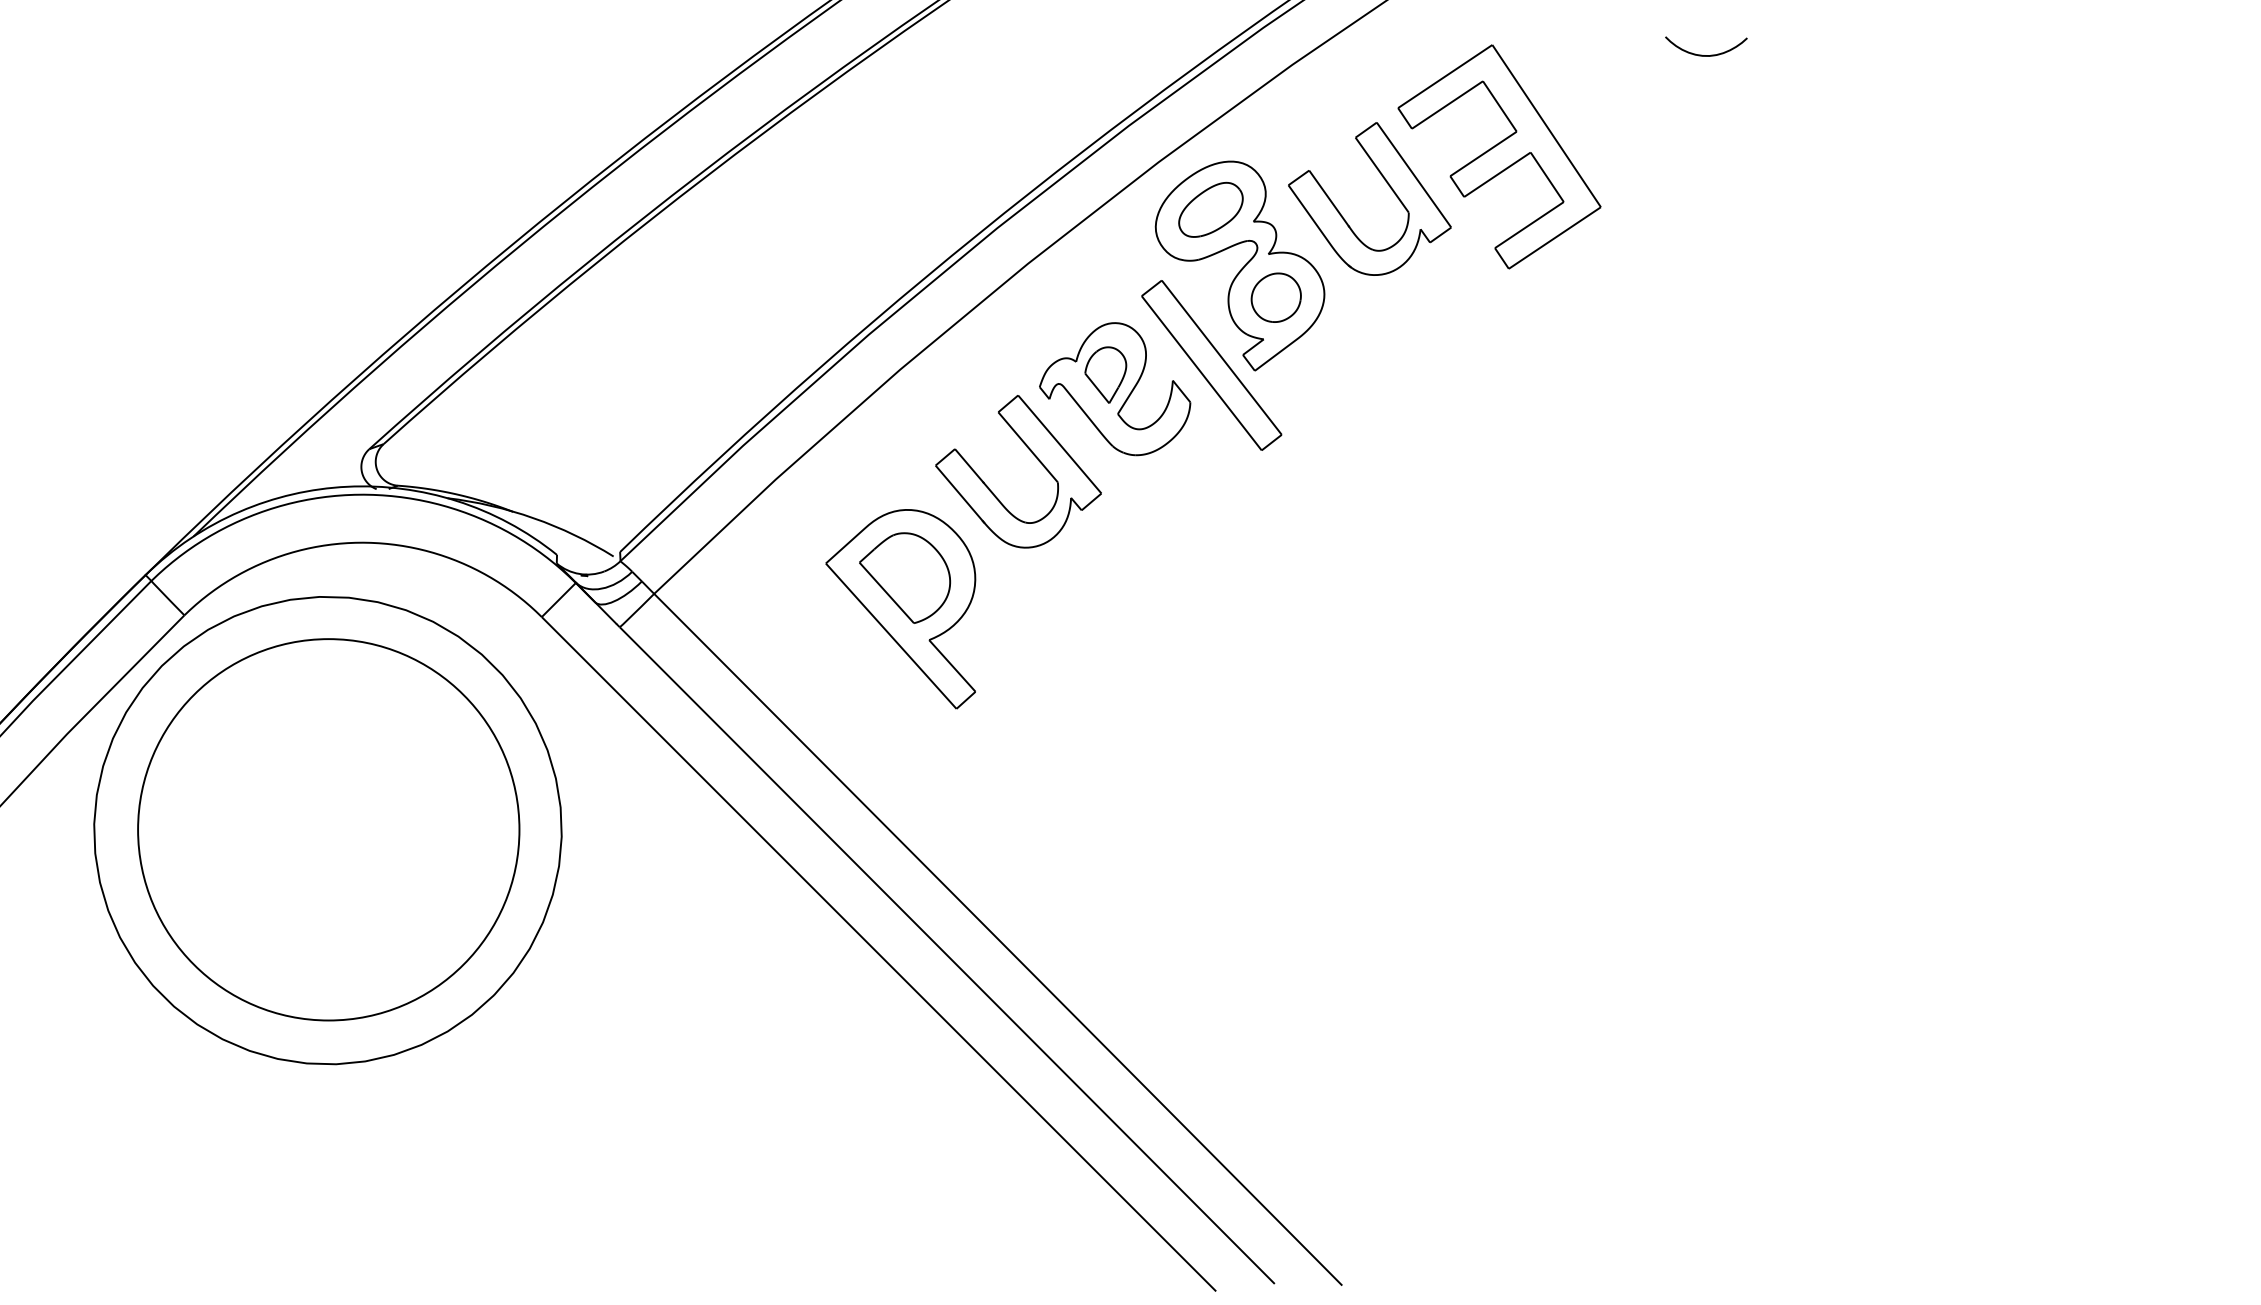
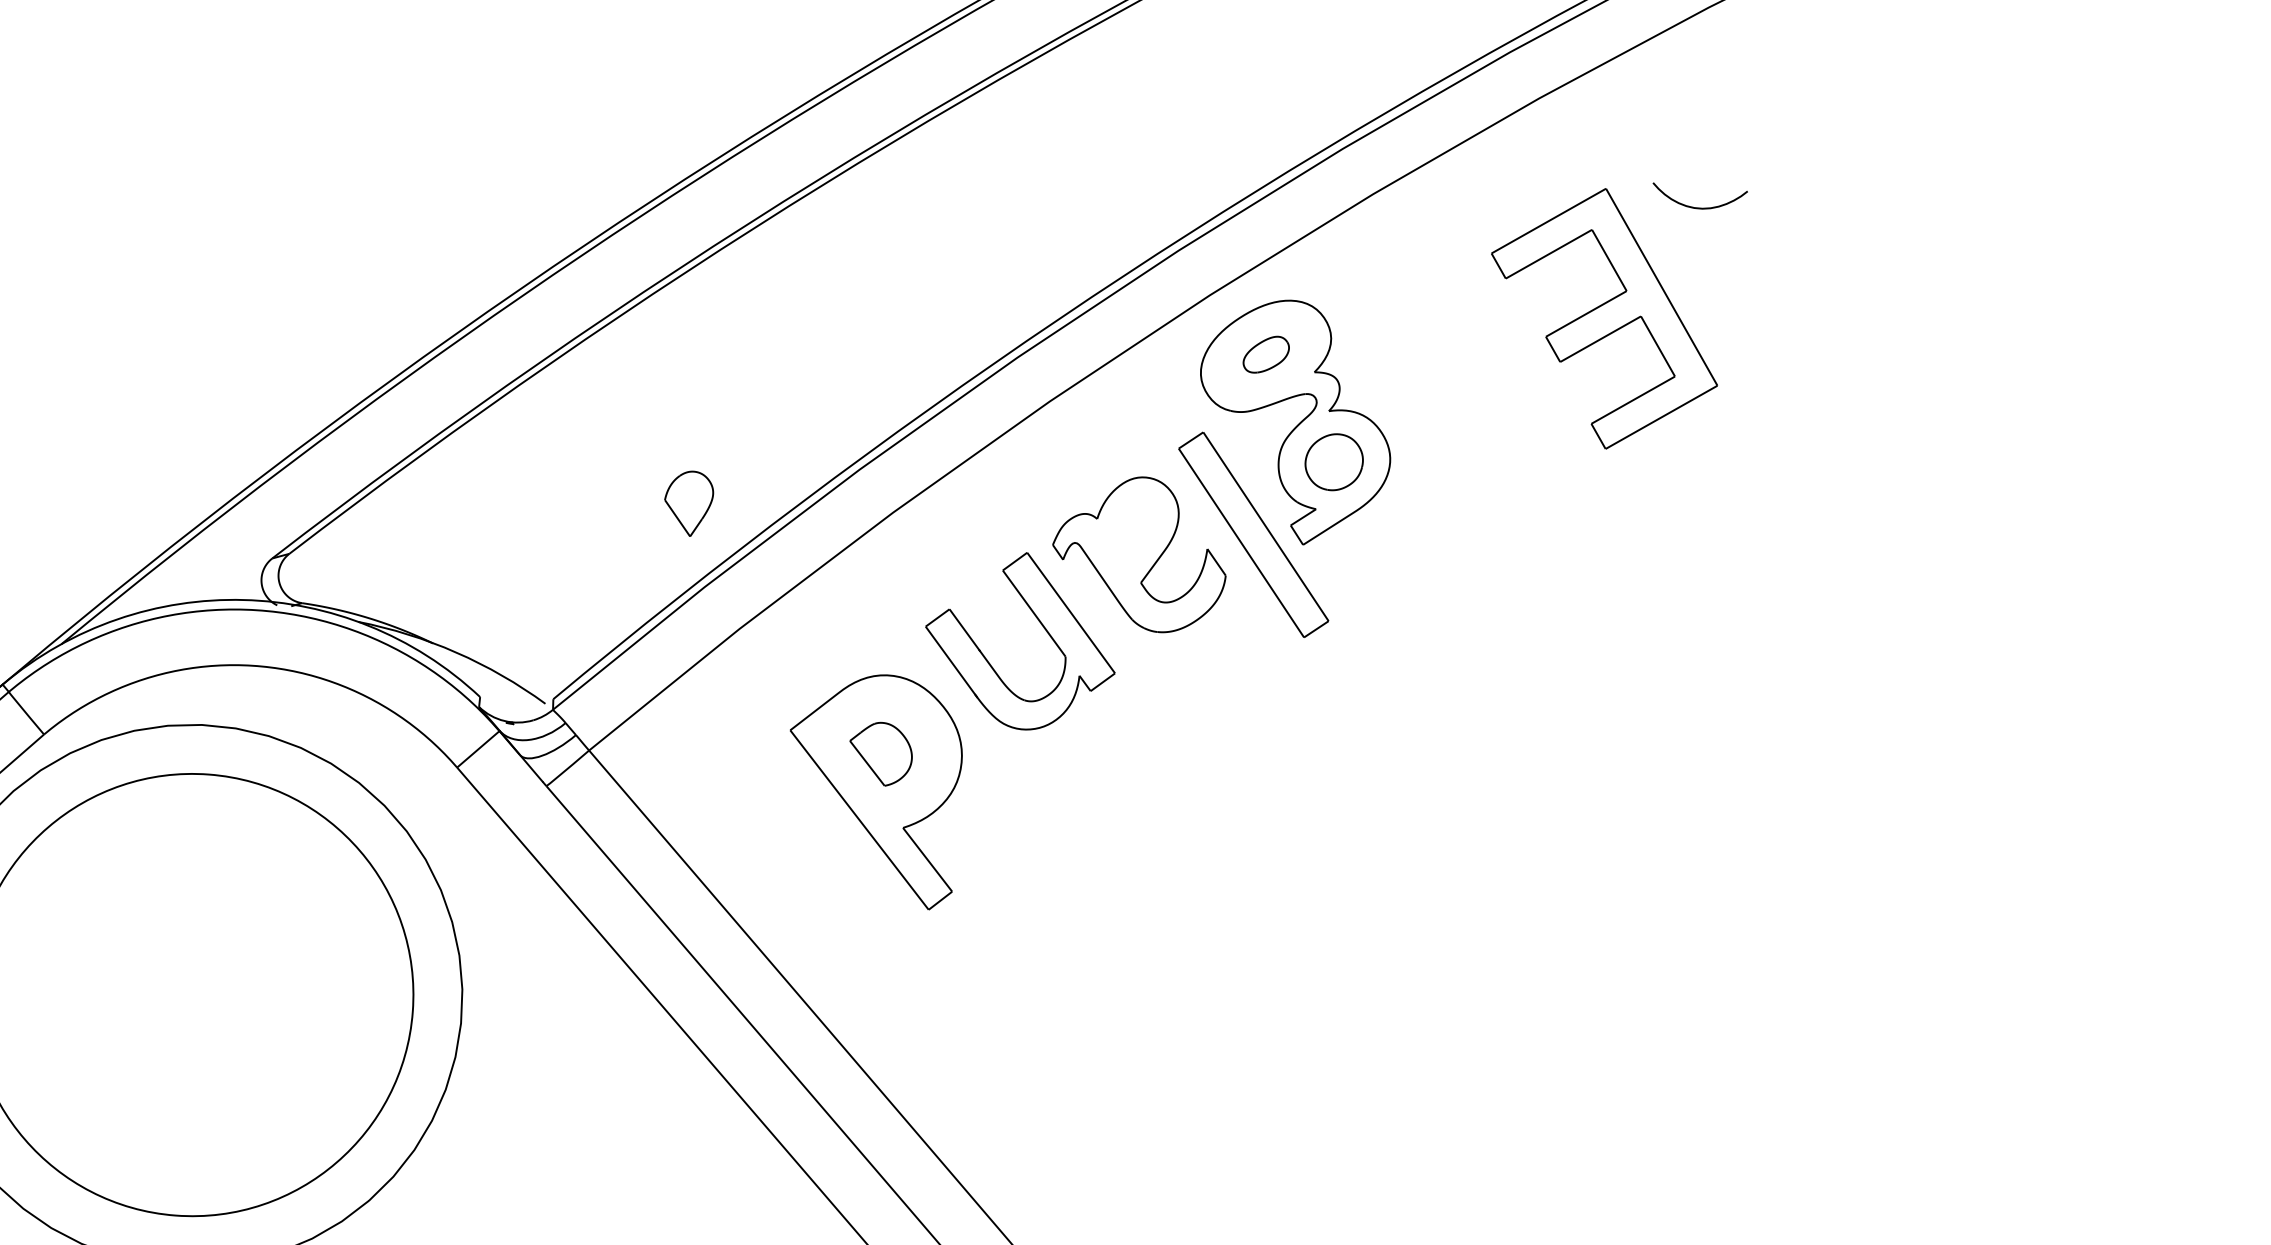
curve: (1706, 55) -> (1698, 207), moved
part: (1387, 184) -> (1472, 340), removed
part: (1210, 209) -> (1265, 354), size x0.6
part: (1105, 374) -> (688, 502), moved
part: (905, 577) -> (881, 753), size x0.6

